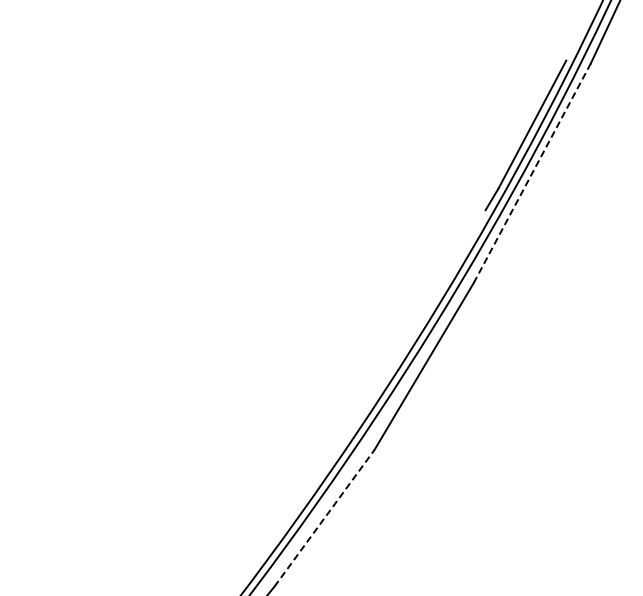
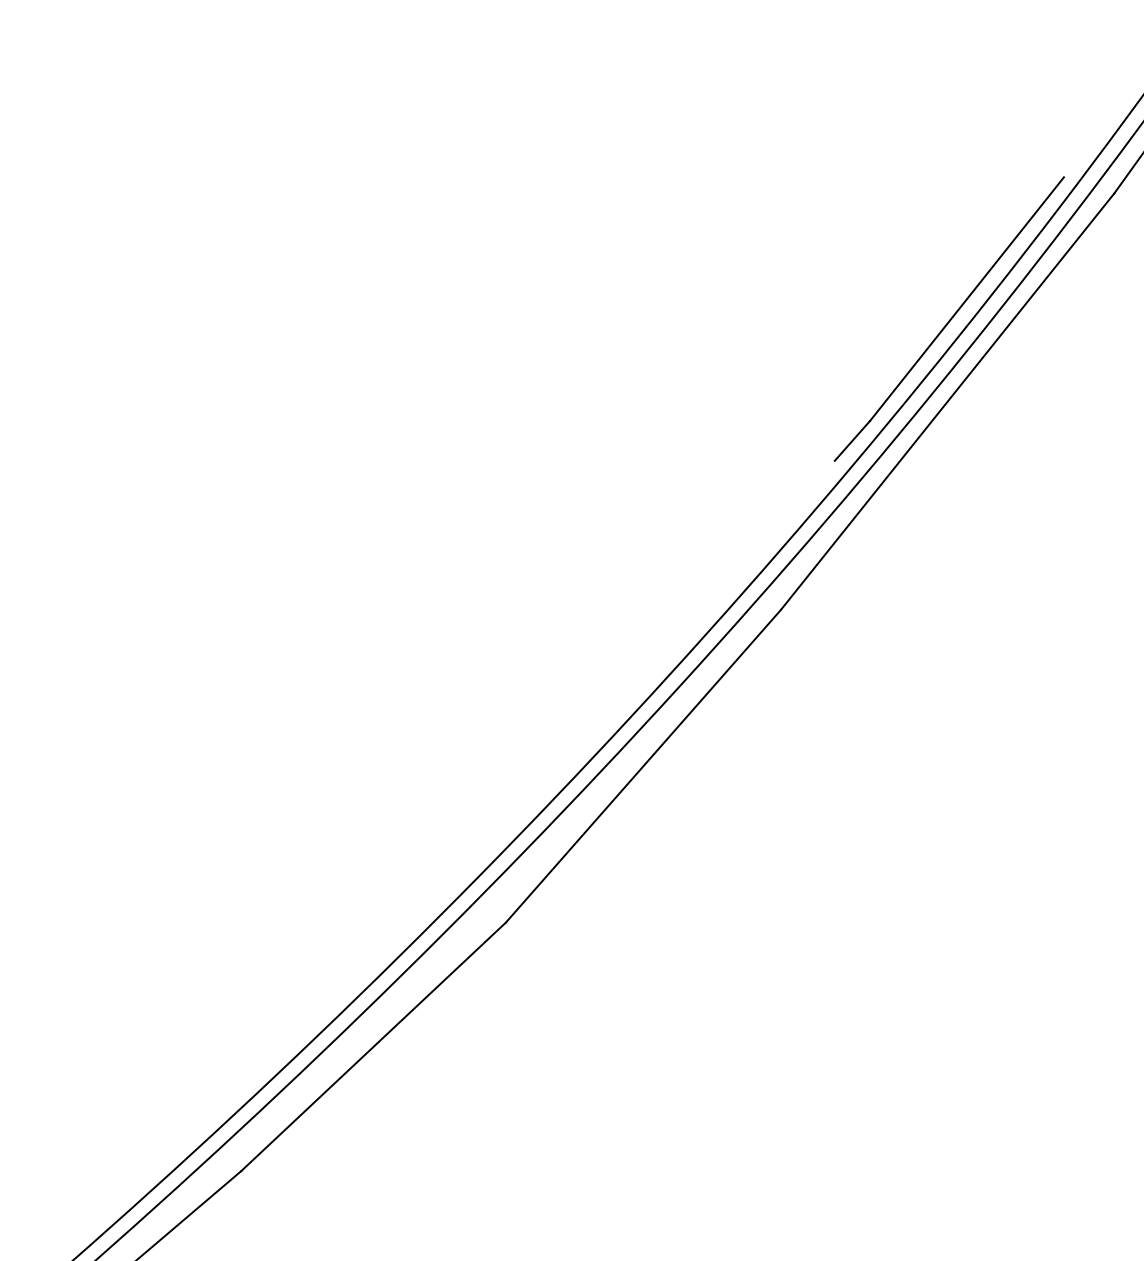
line: (532, 173) -> (948, 401), dashed -> solid
line: (324, 518) -> (373, 1047), dashed -> solid

